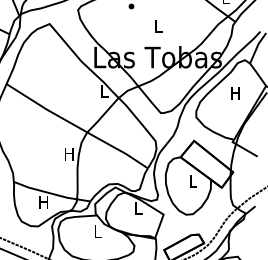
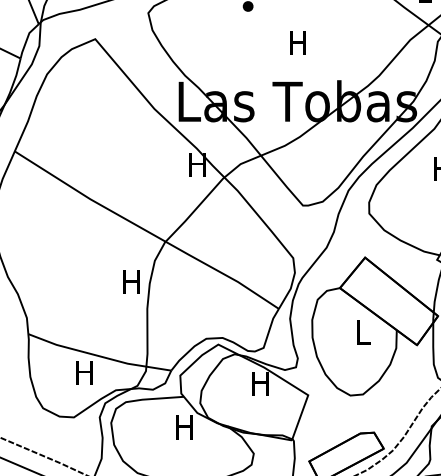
text: (158, 26) -> (298, 43), L -> H
text: (104, 91) -> (197, 165), L -> H
text: (138, 208) -> (261, 383), L -> H
text: (97, 231) -> (184, 426), L -> H

